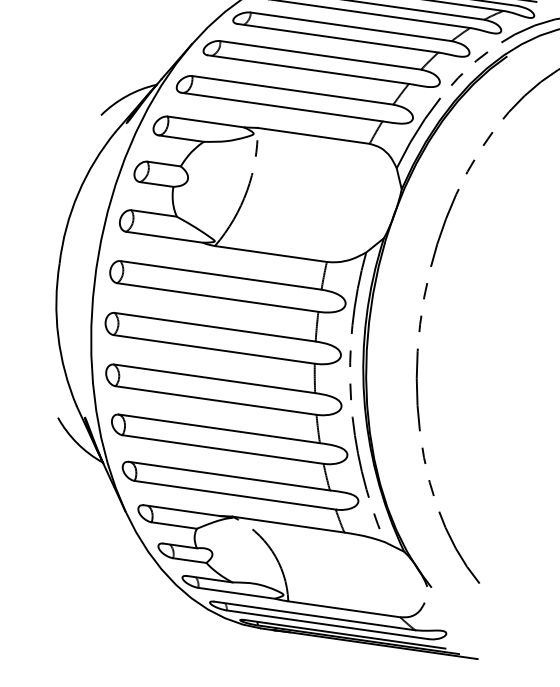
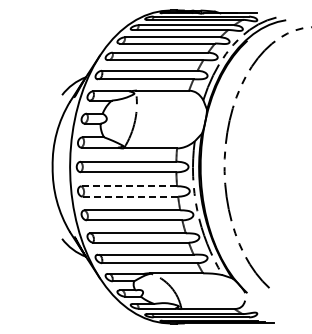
line: (215, 327) -> (129, 186), solid -> dashed
line: (214, 349) -> (130, 196), solid -> dashed

